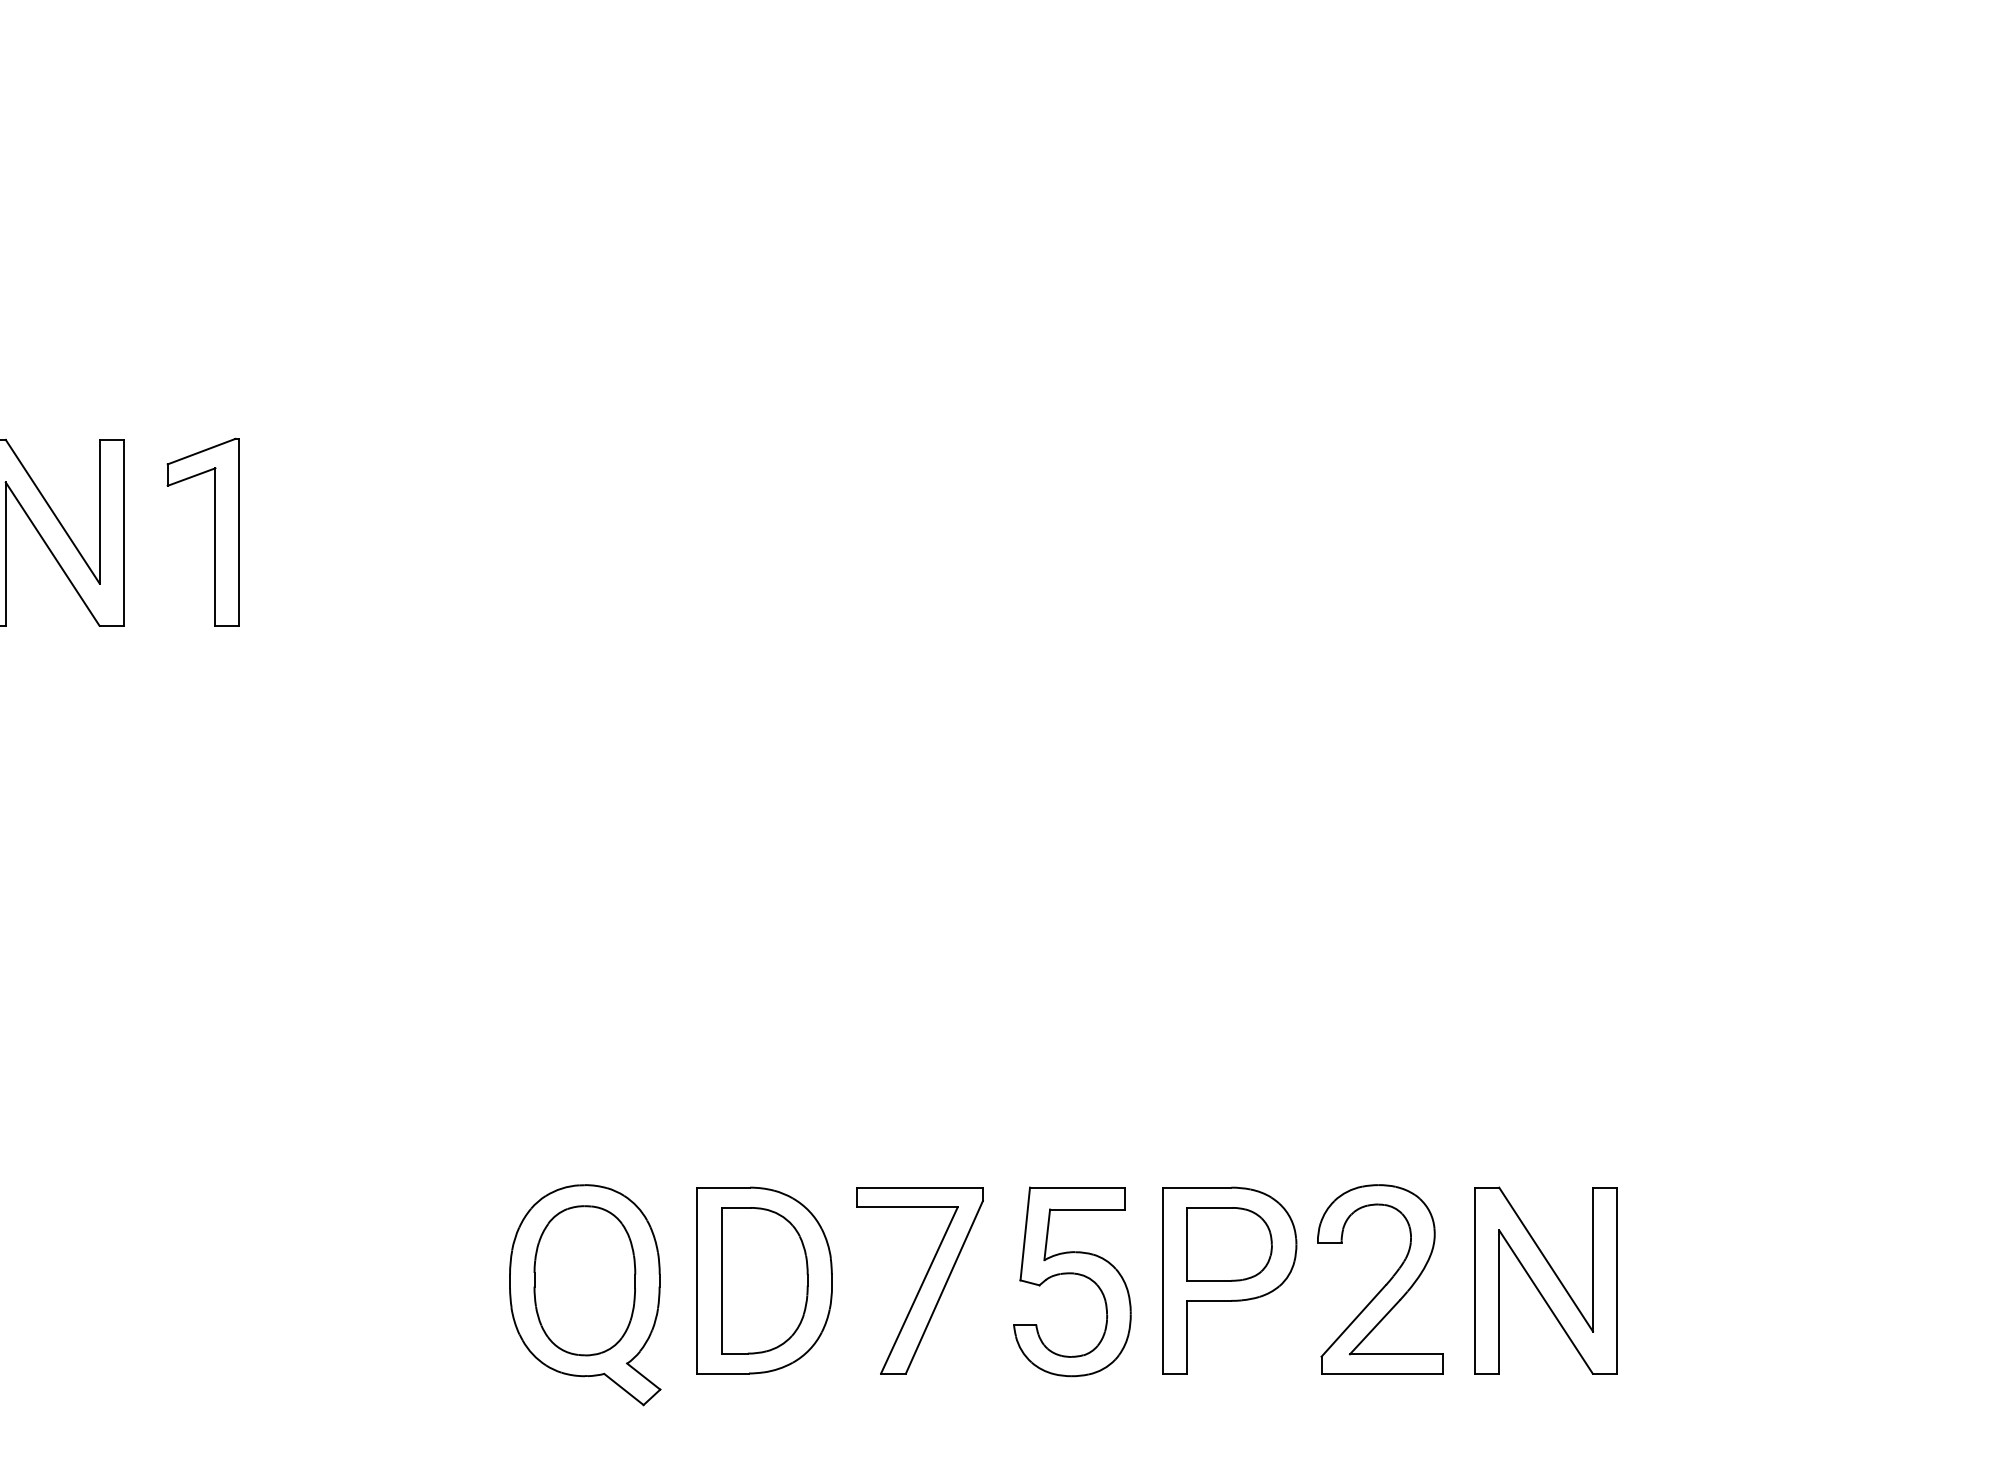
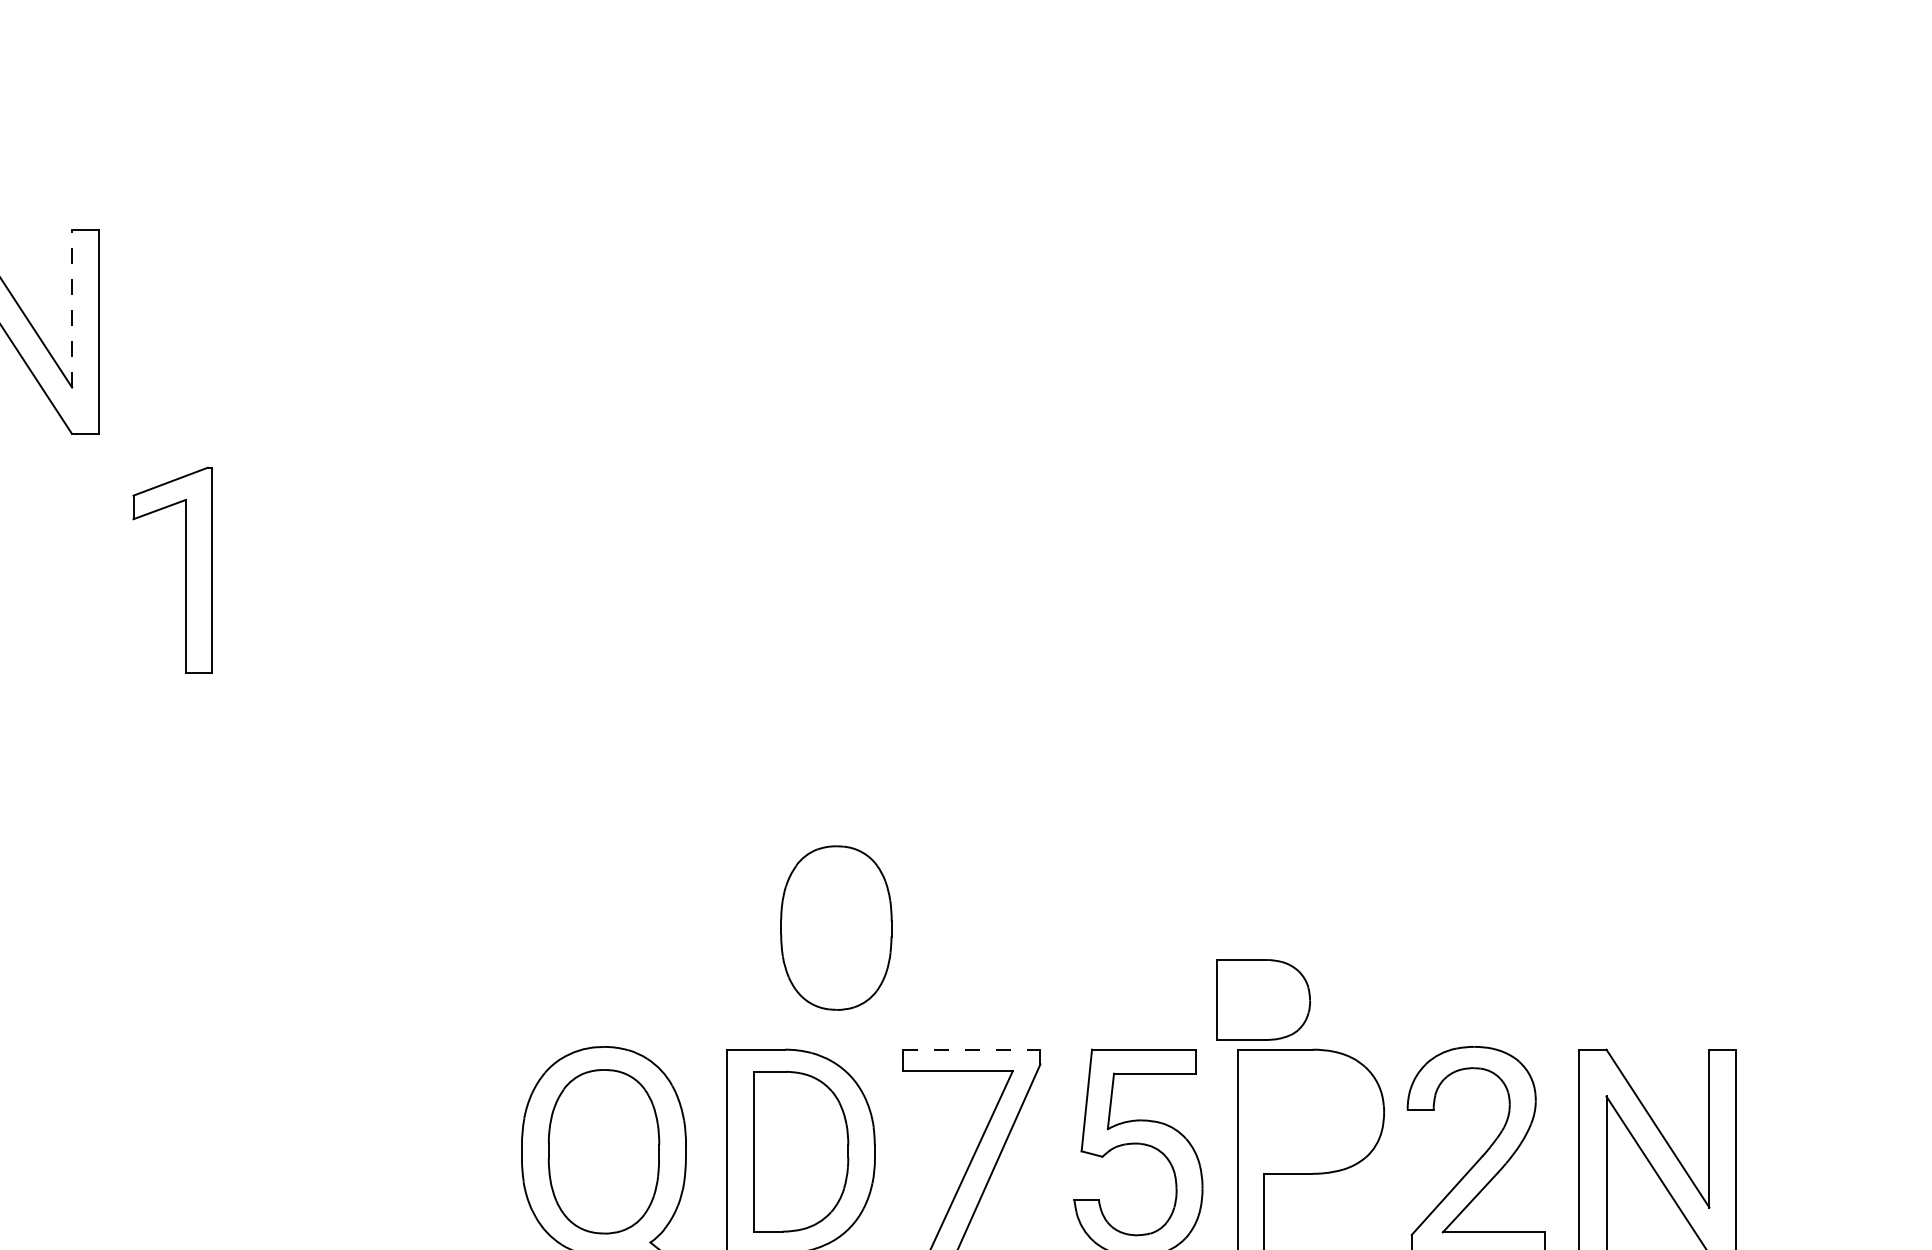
line: (99, 511) -> (71, 308), solid -> dashed
part: (214, 531) -> (184, 569), moved
part: (796, 1076) -> (836, 927), added
line: (920, 1187) -> (971, 1049), solid -> dashed
part: (1229, 1244) -> (1263, 1000), moved

